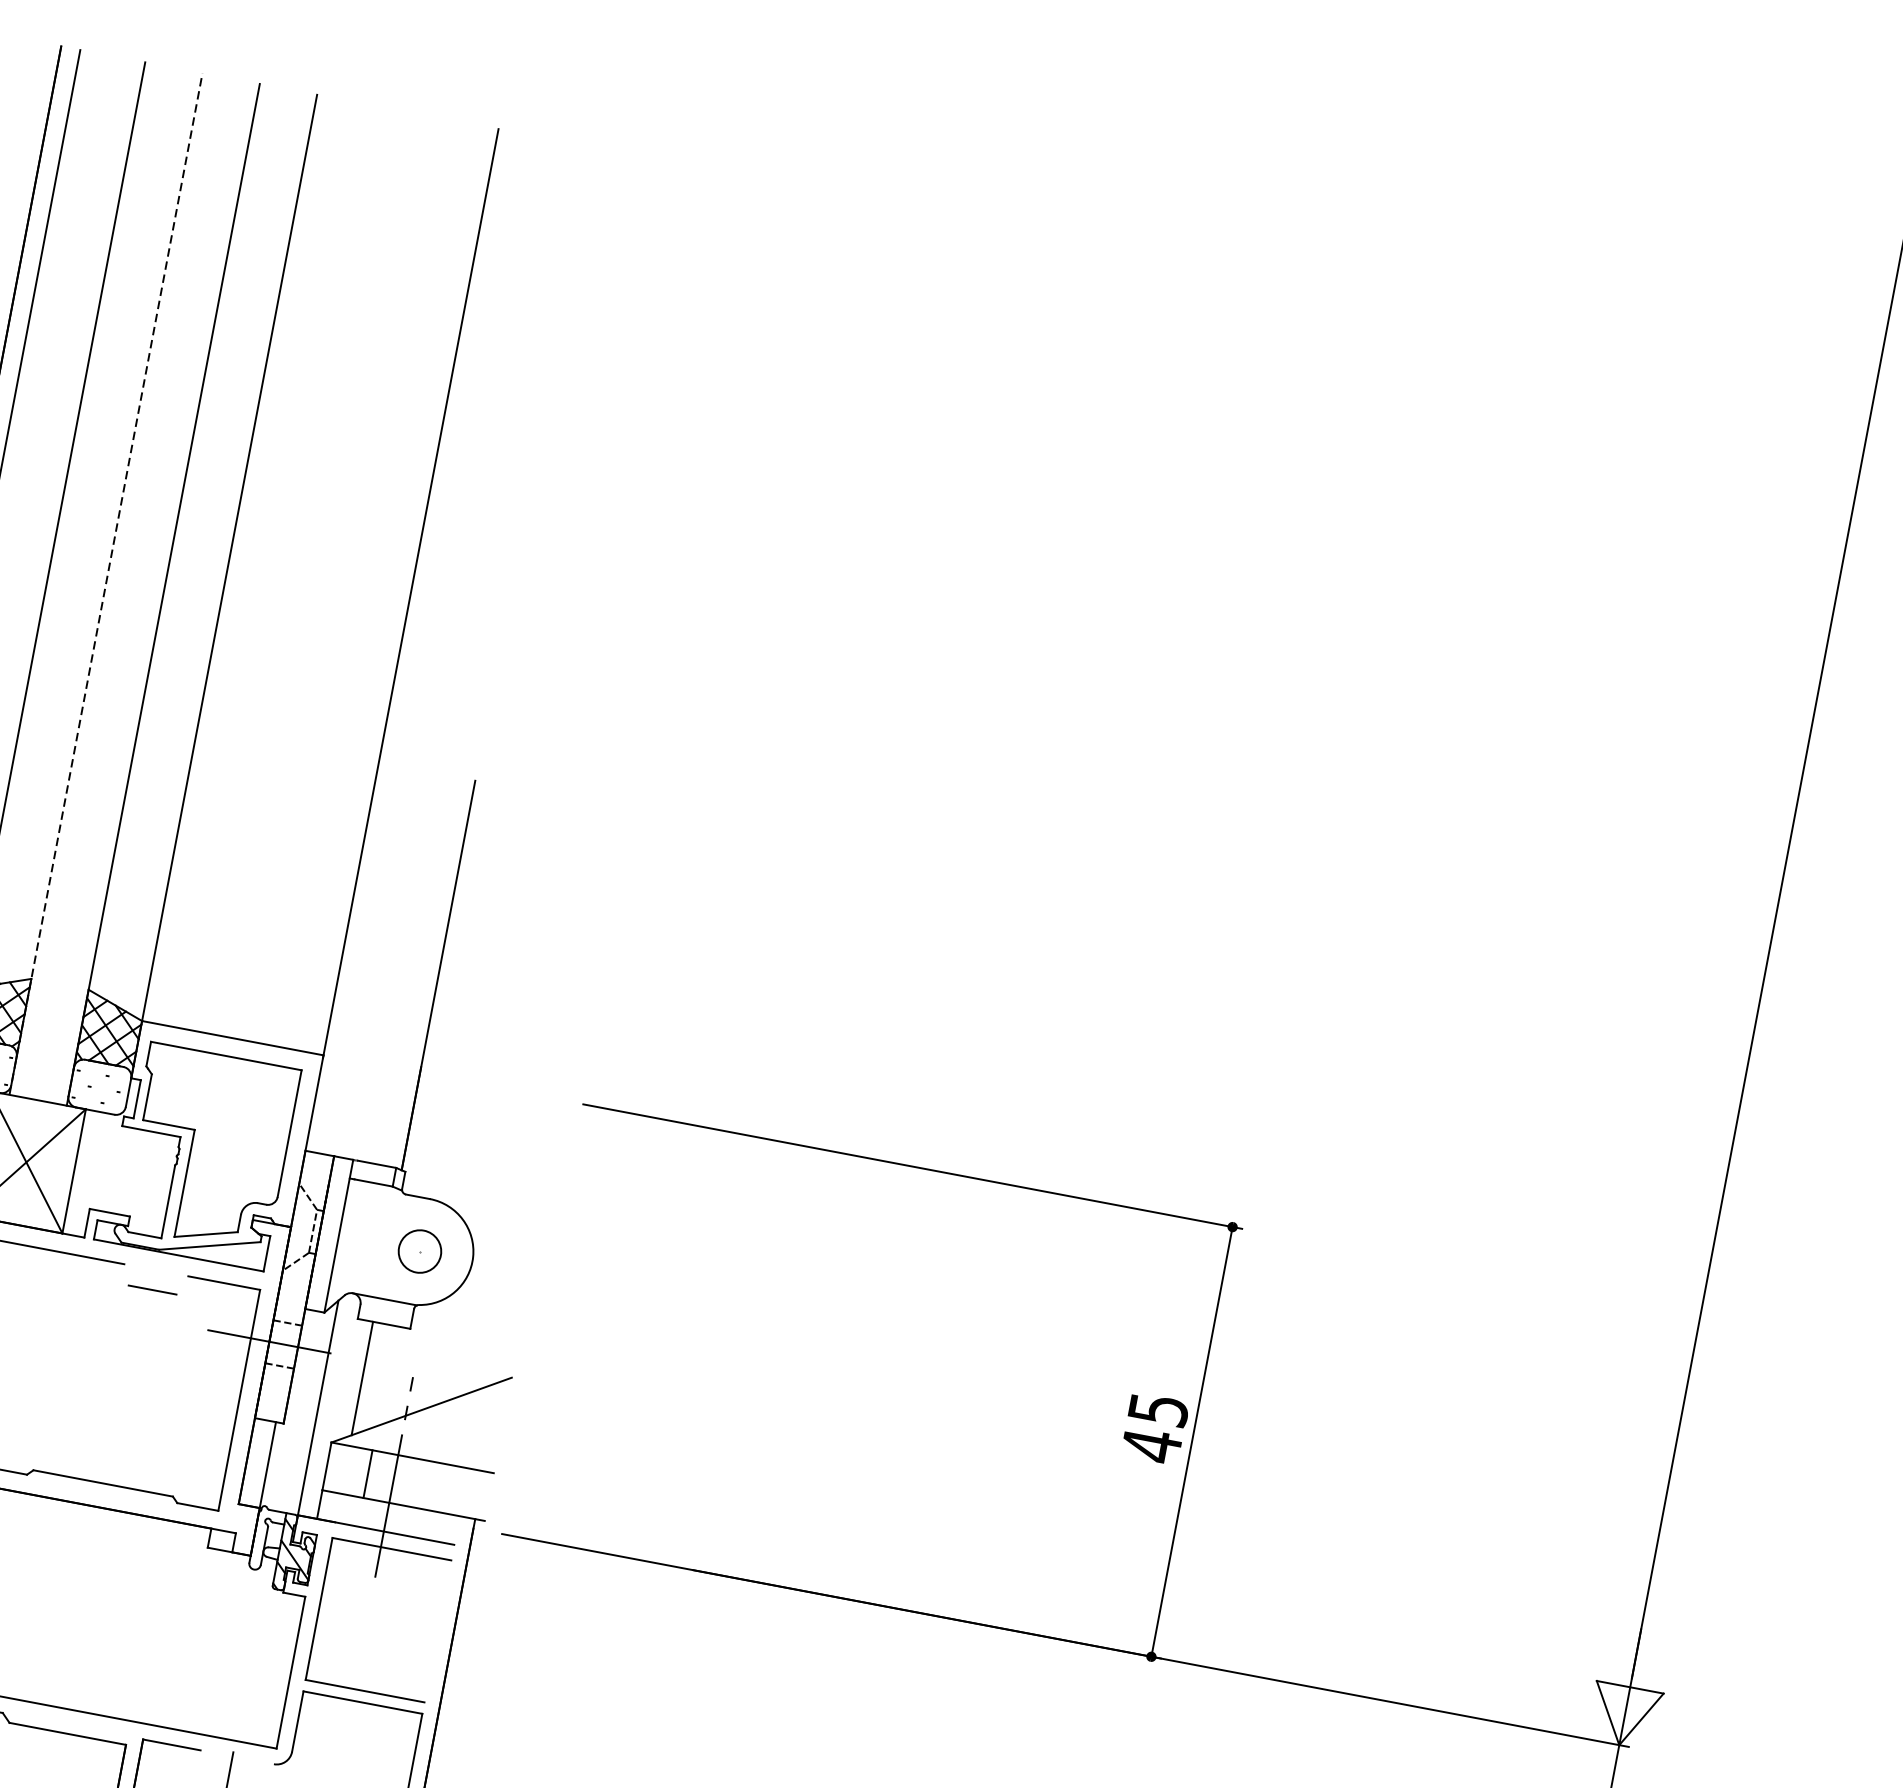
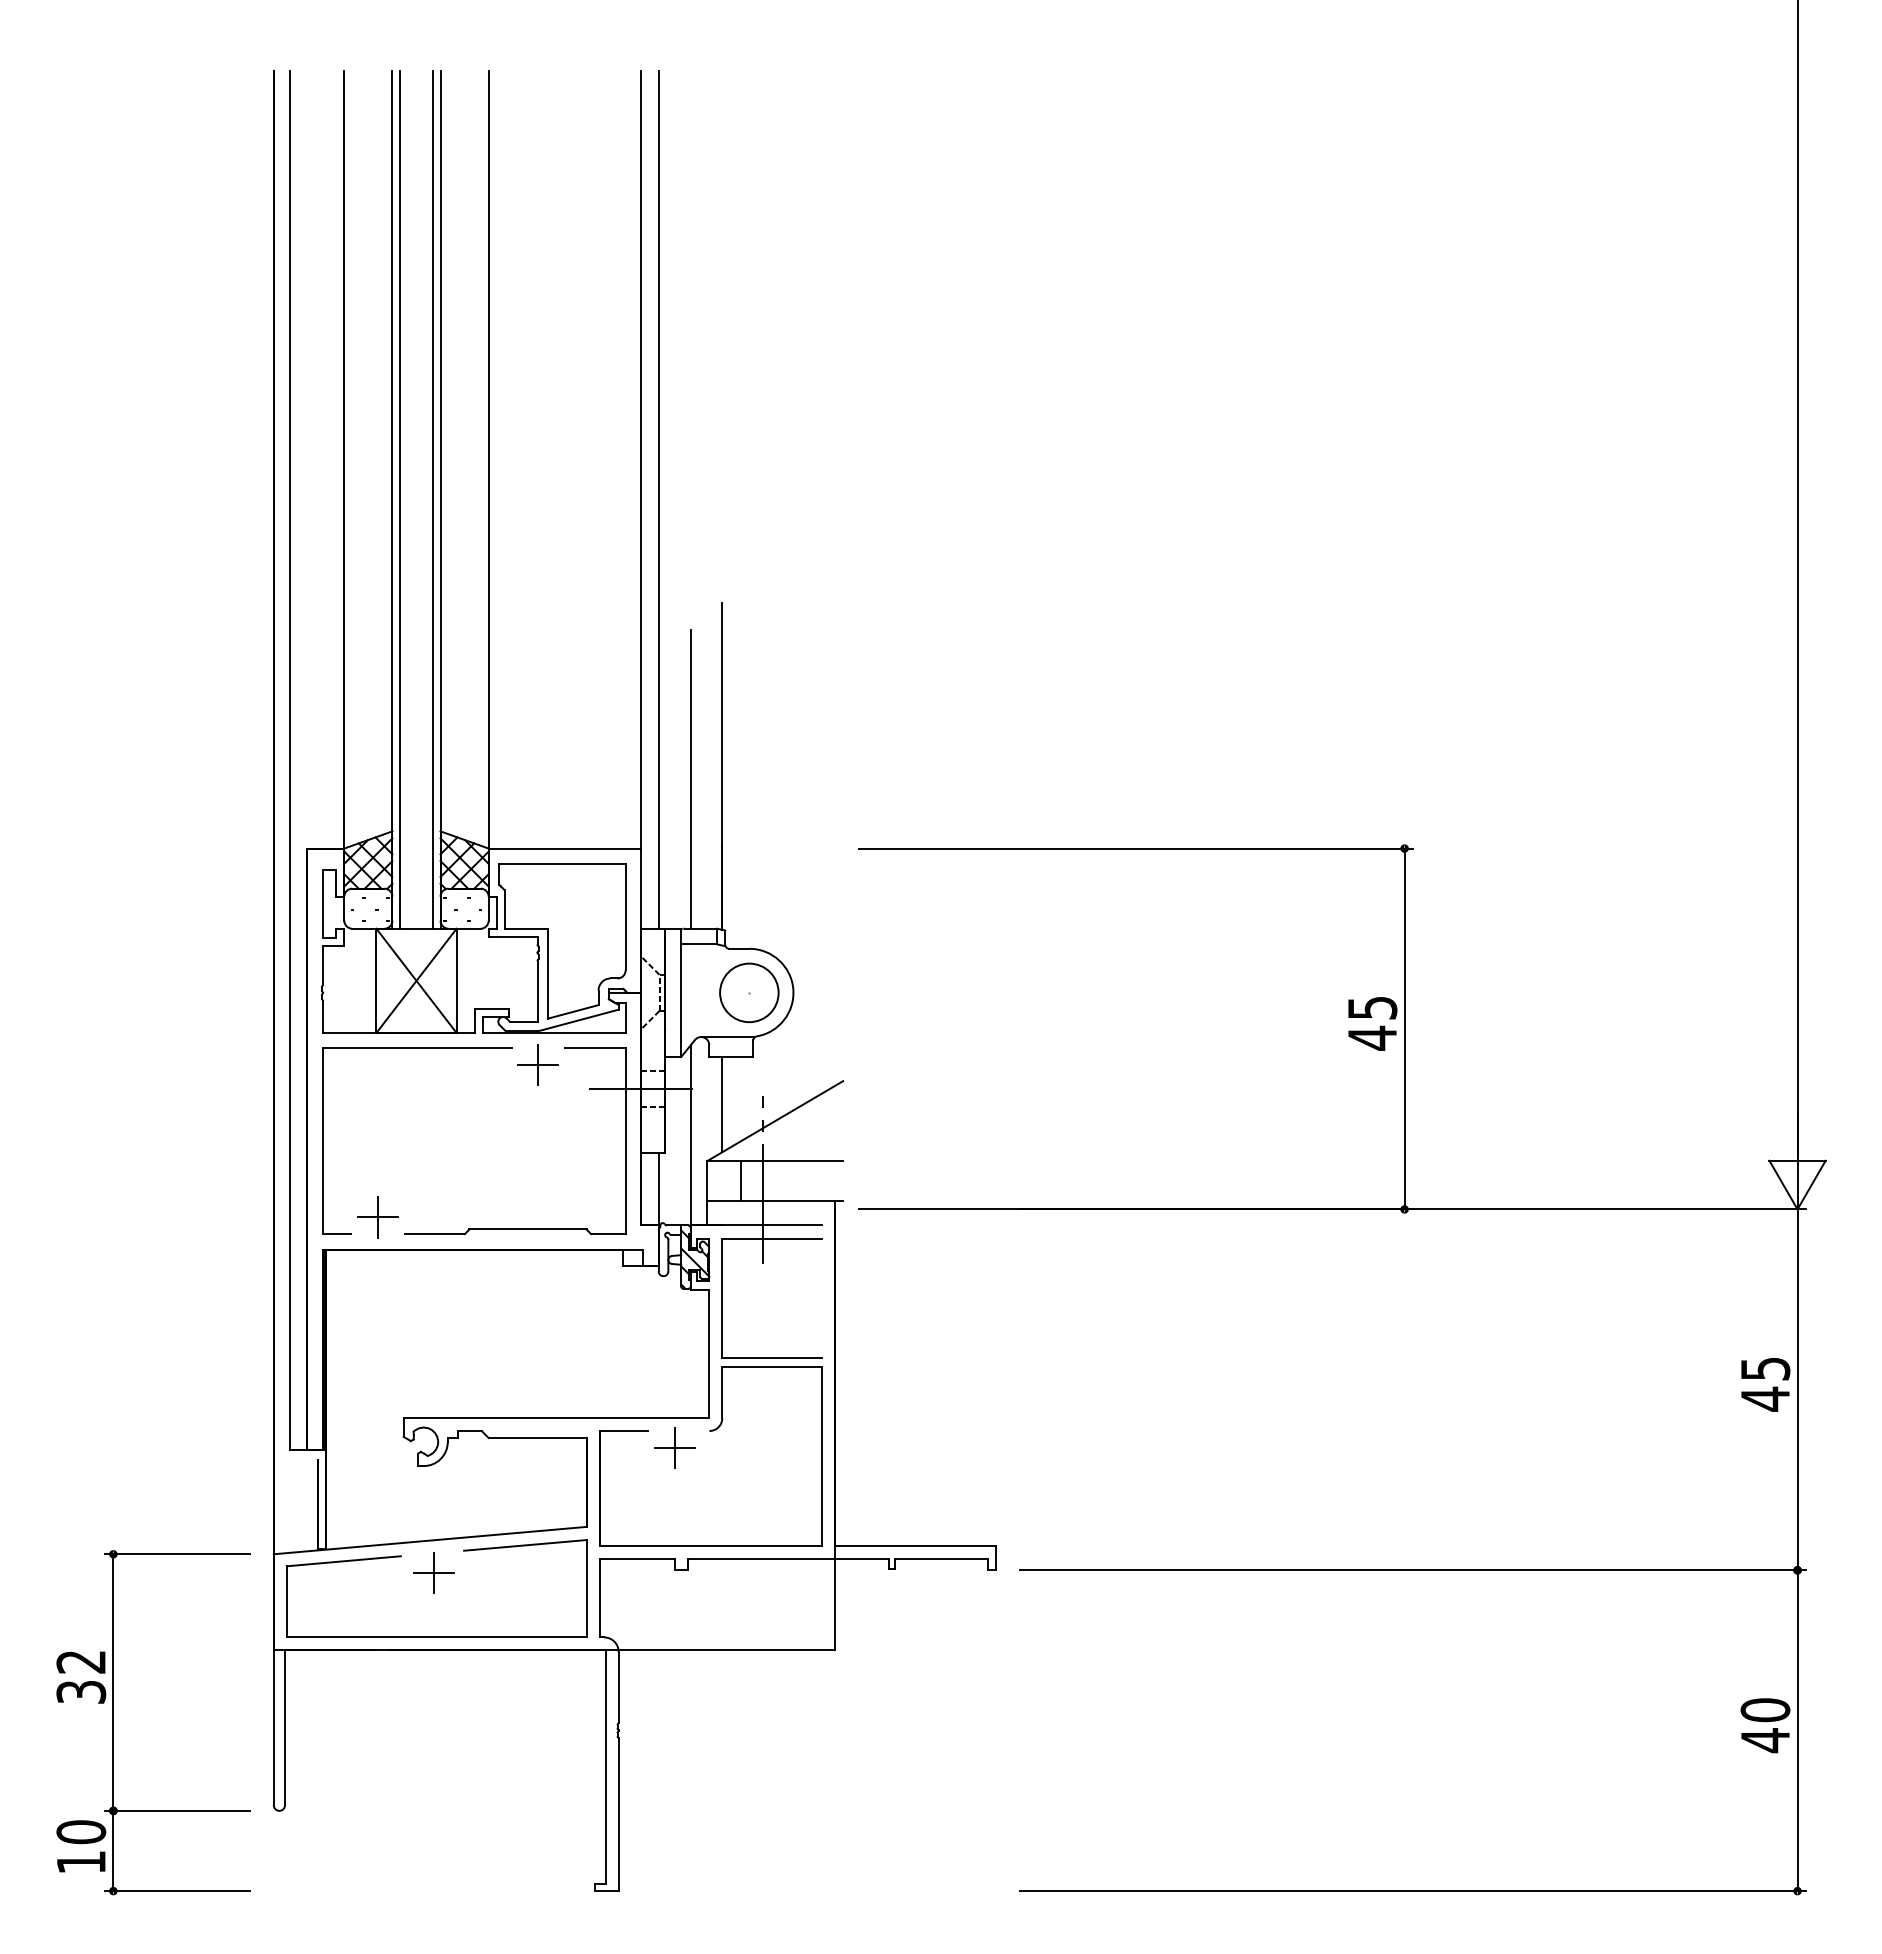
line: (106, 583) -> (392, 499), dashed -> solid
line: (115, 585) -> (400, 499), added
line: (153, 592) -> (432, 499), added
line: (422, 643) -> (658, 499), added
line: (398, 983) -> (690, 778), added
circle: (420, 1251) -> (749, 992), size x1.67
line: (152, 1290) -> (538, 1065), added
line: (228, 1775) -> (674, 1447), added

